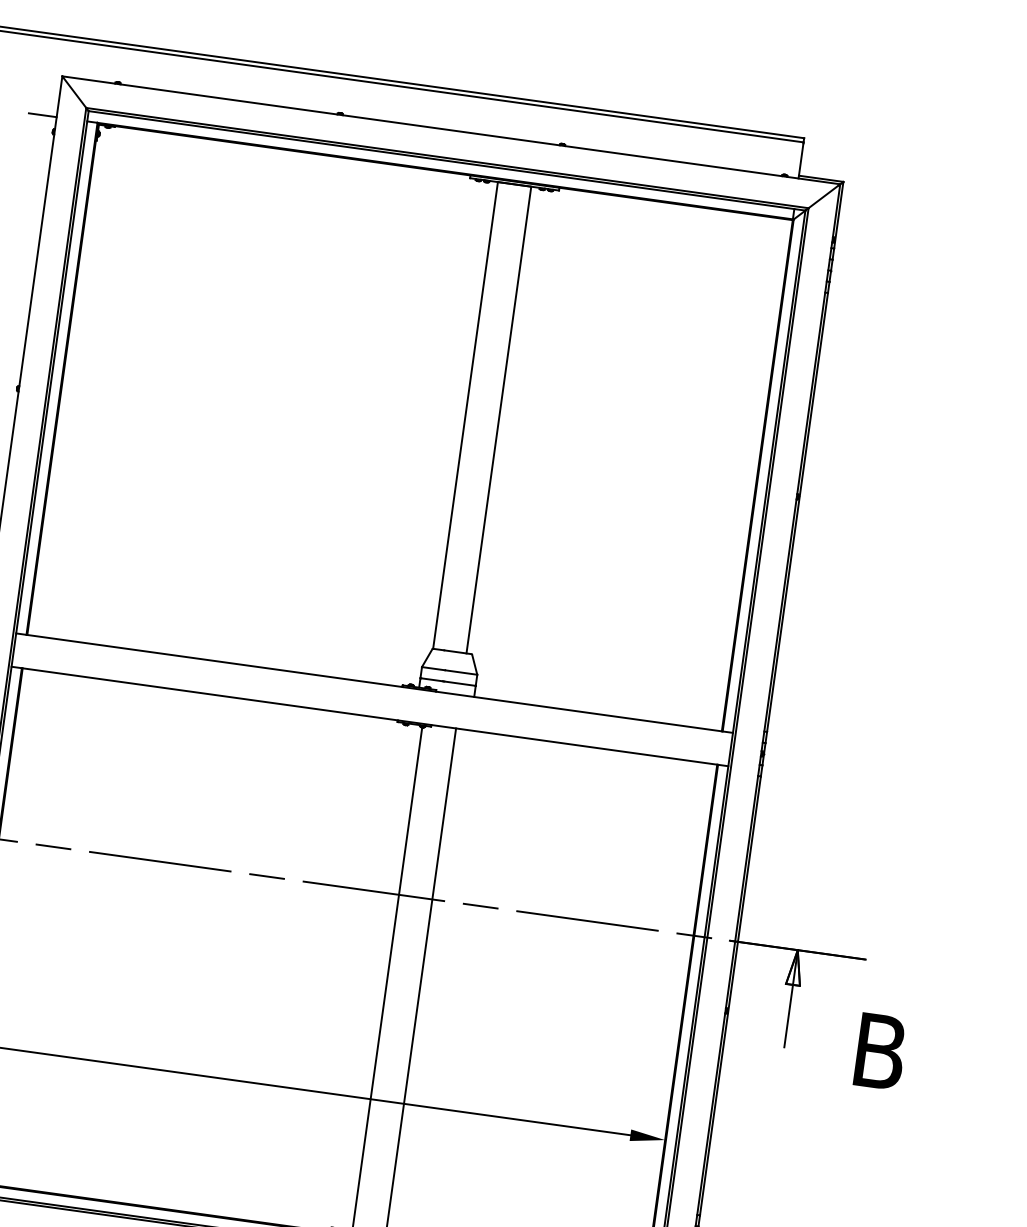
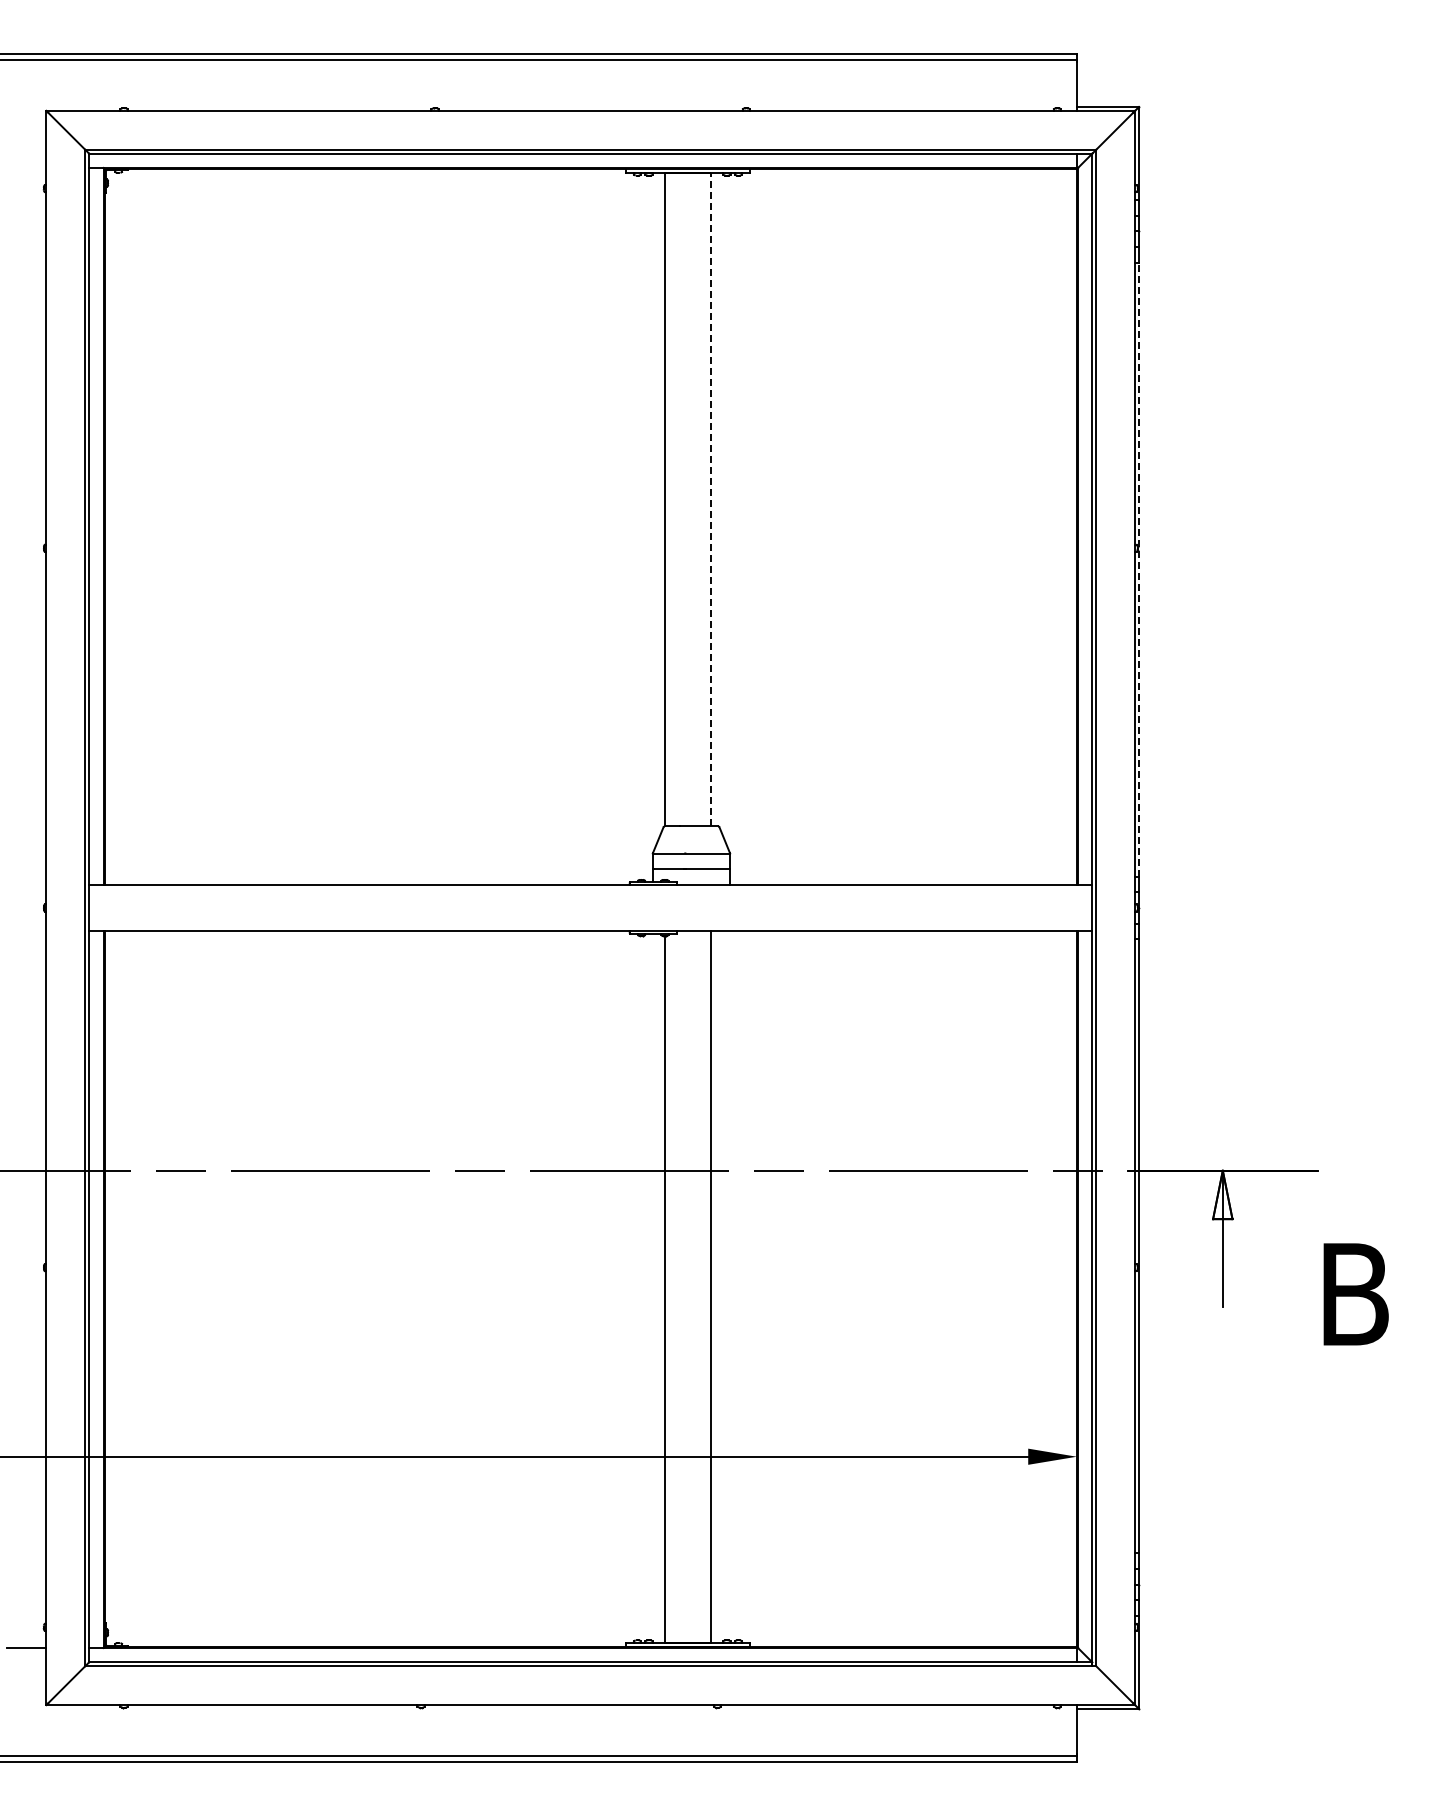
line: (42, 115) -> (26, 168), removed
line: (499, 419) -> (711, 499), solid -> dashed
line: (797, 512) -> (1139, 569), solid -> dashed

